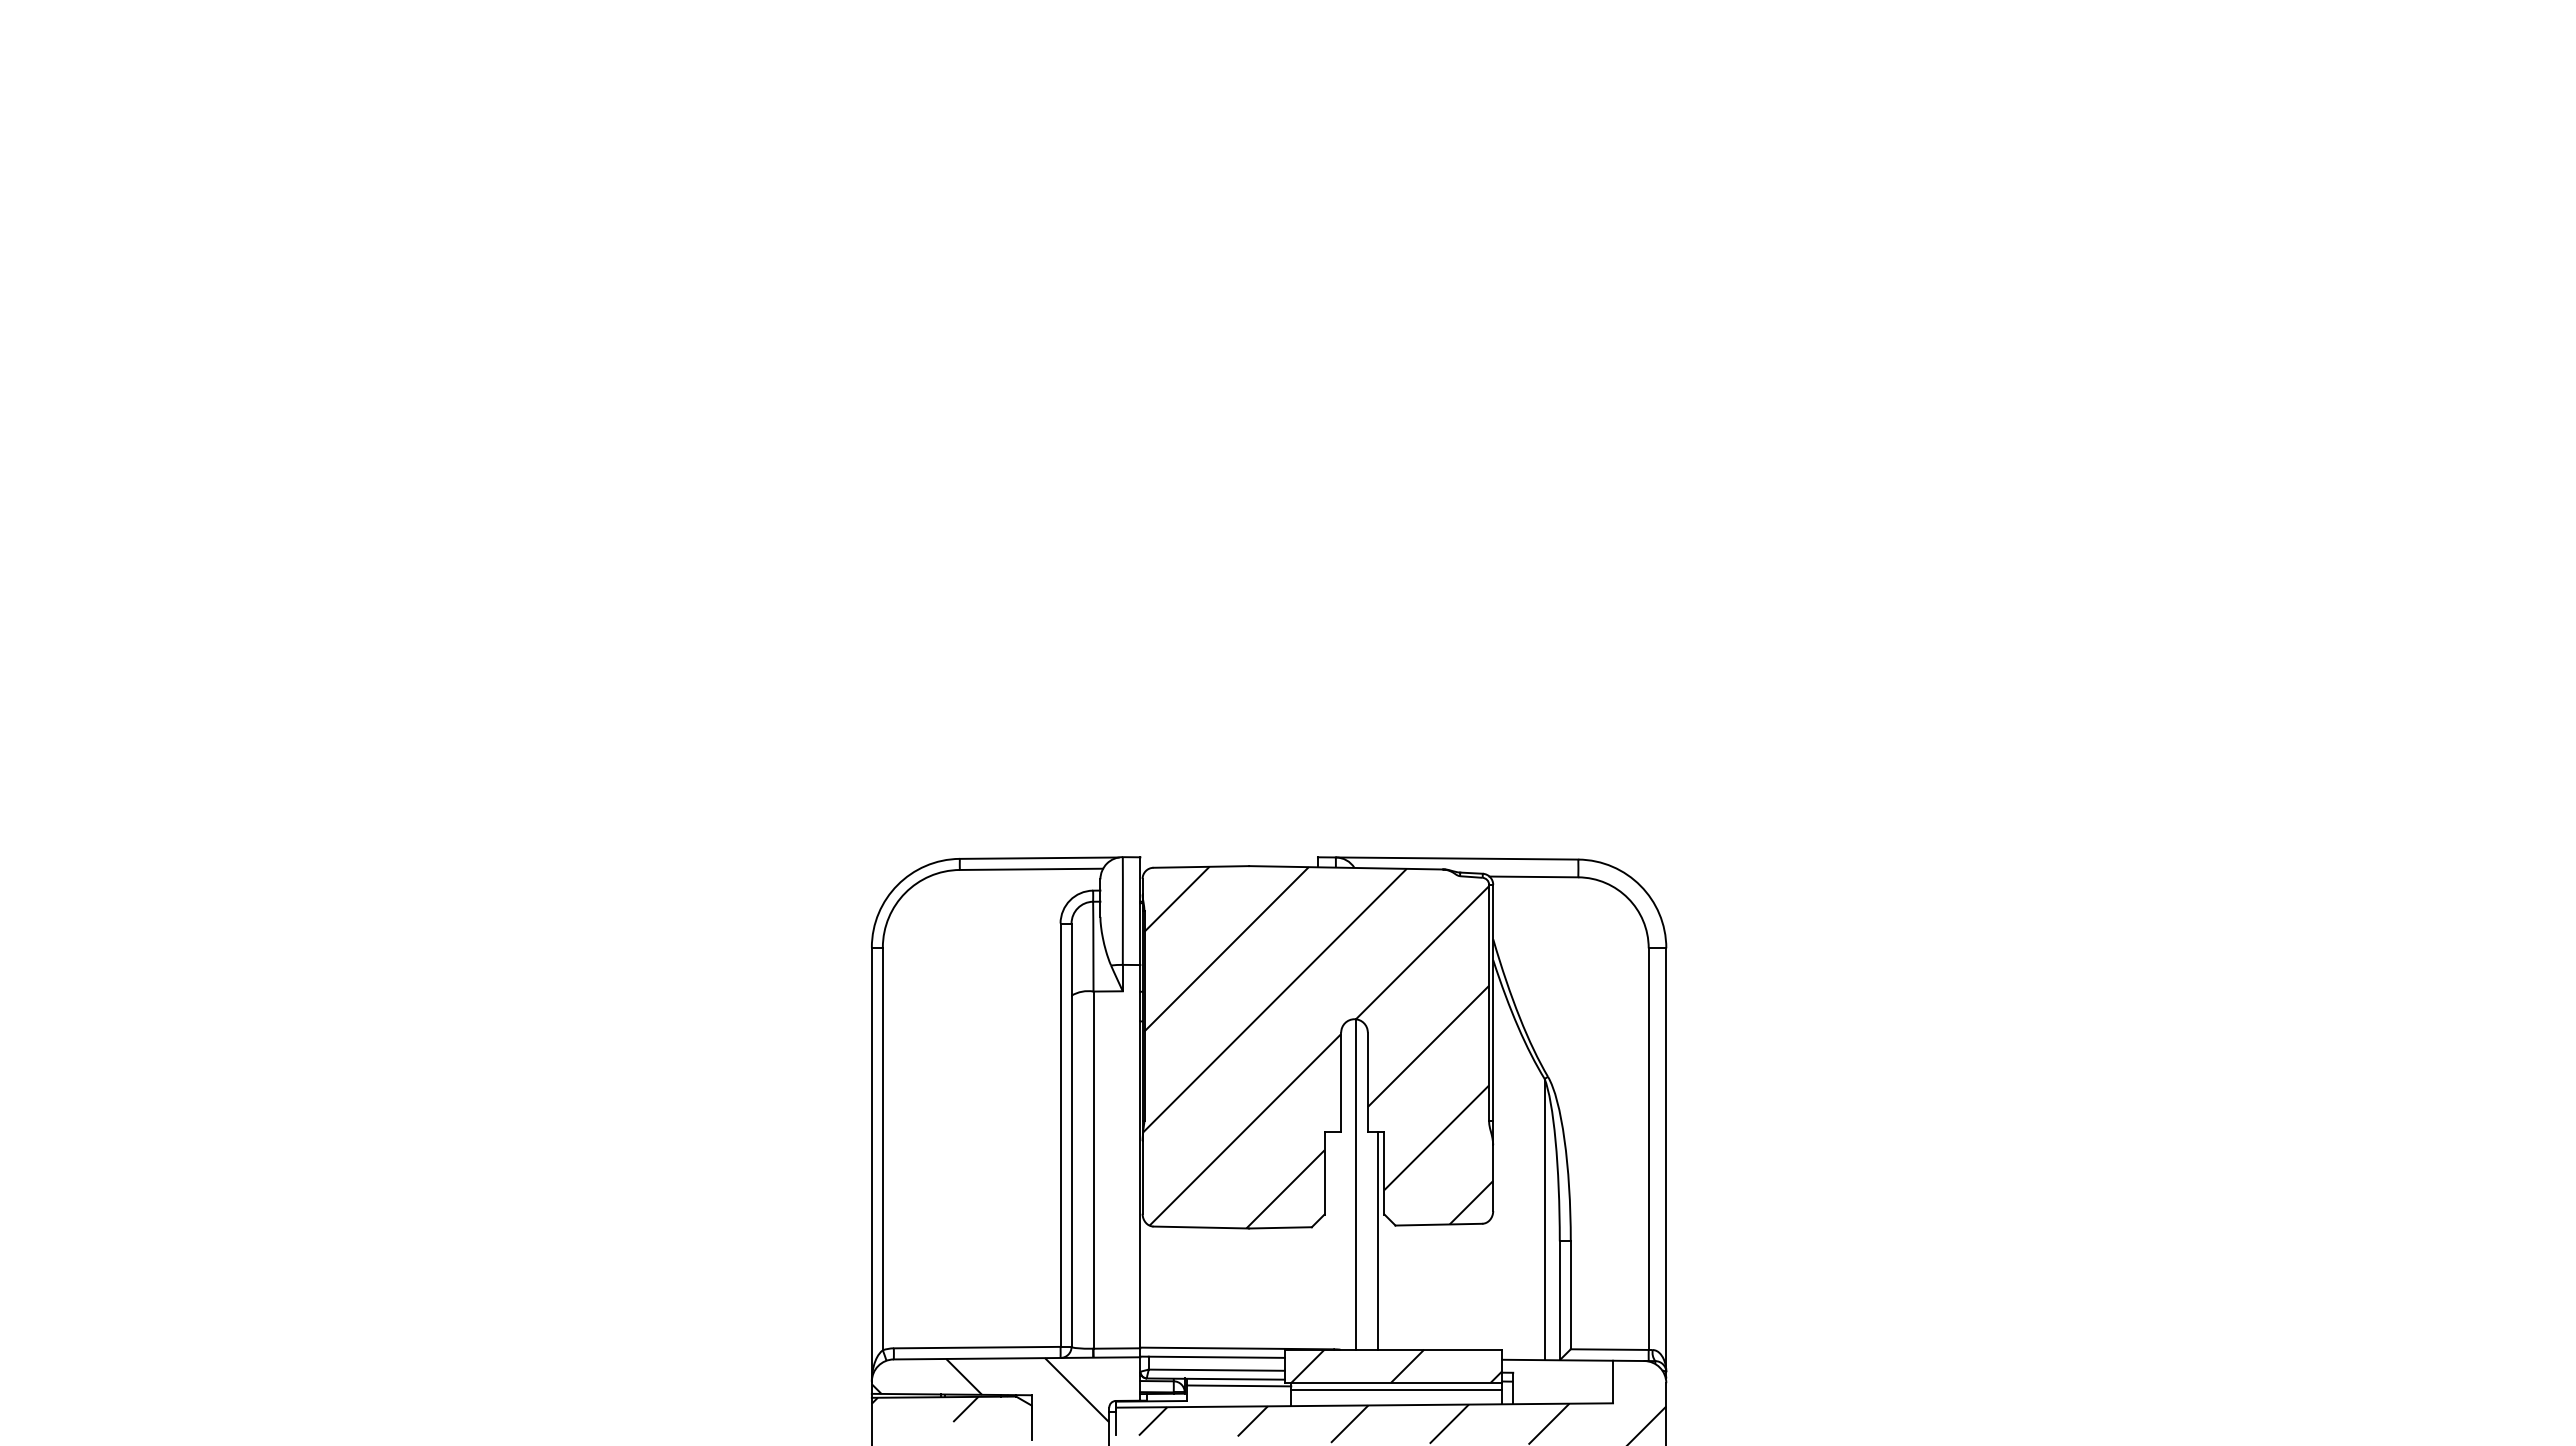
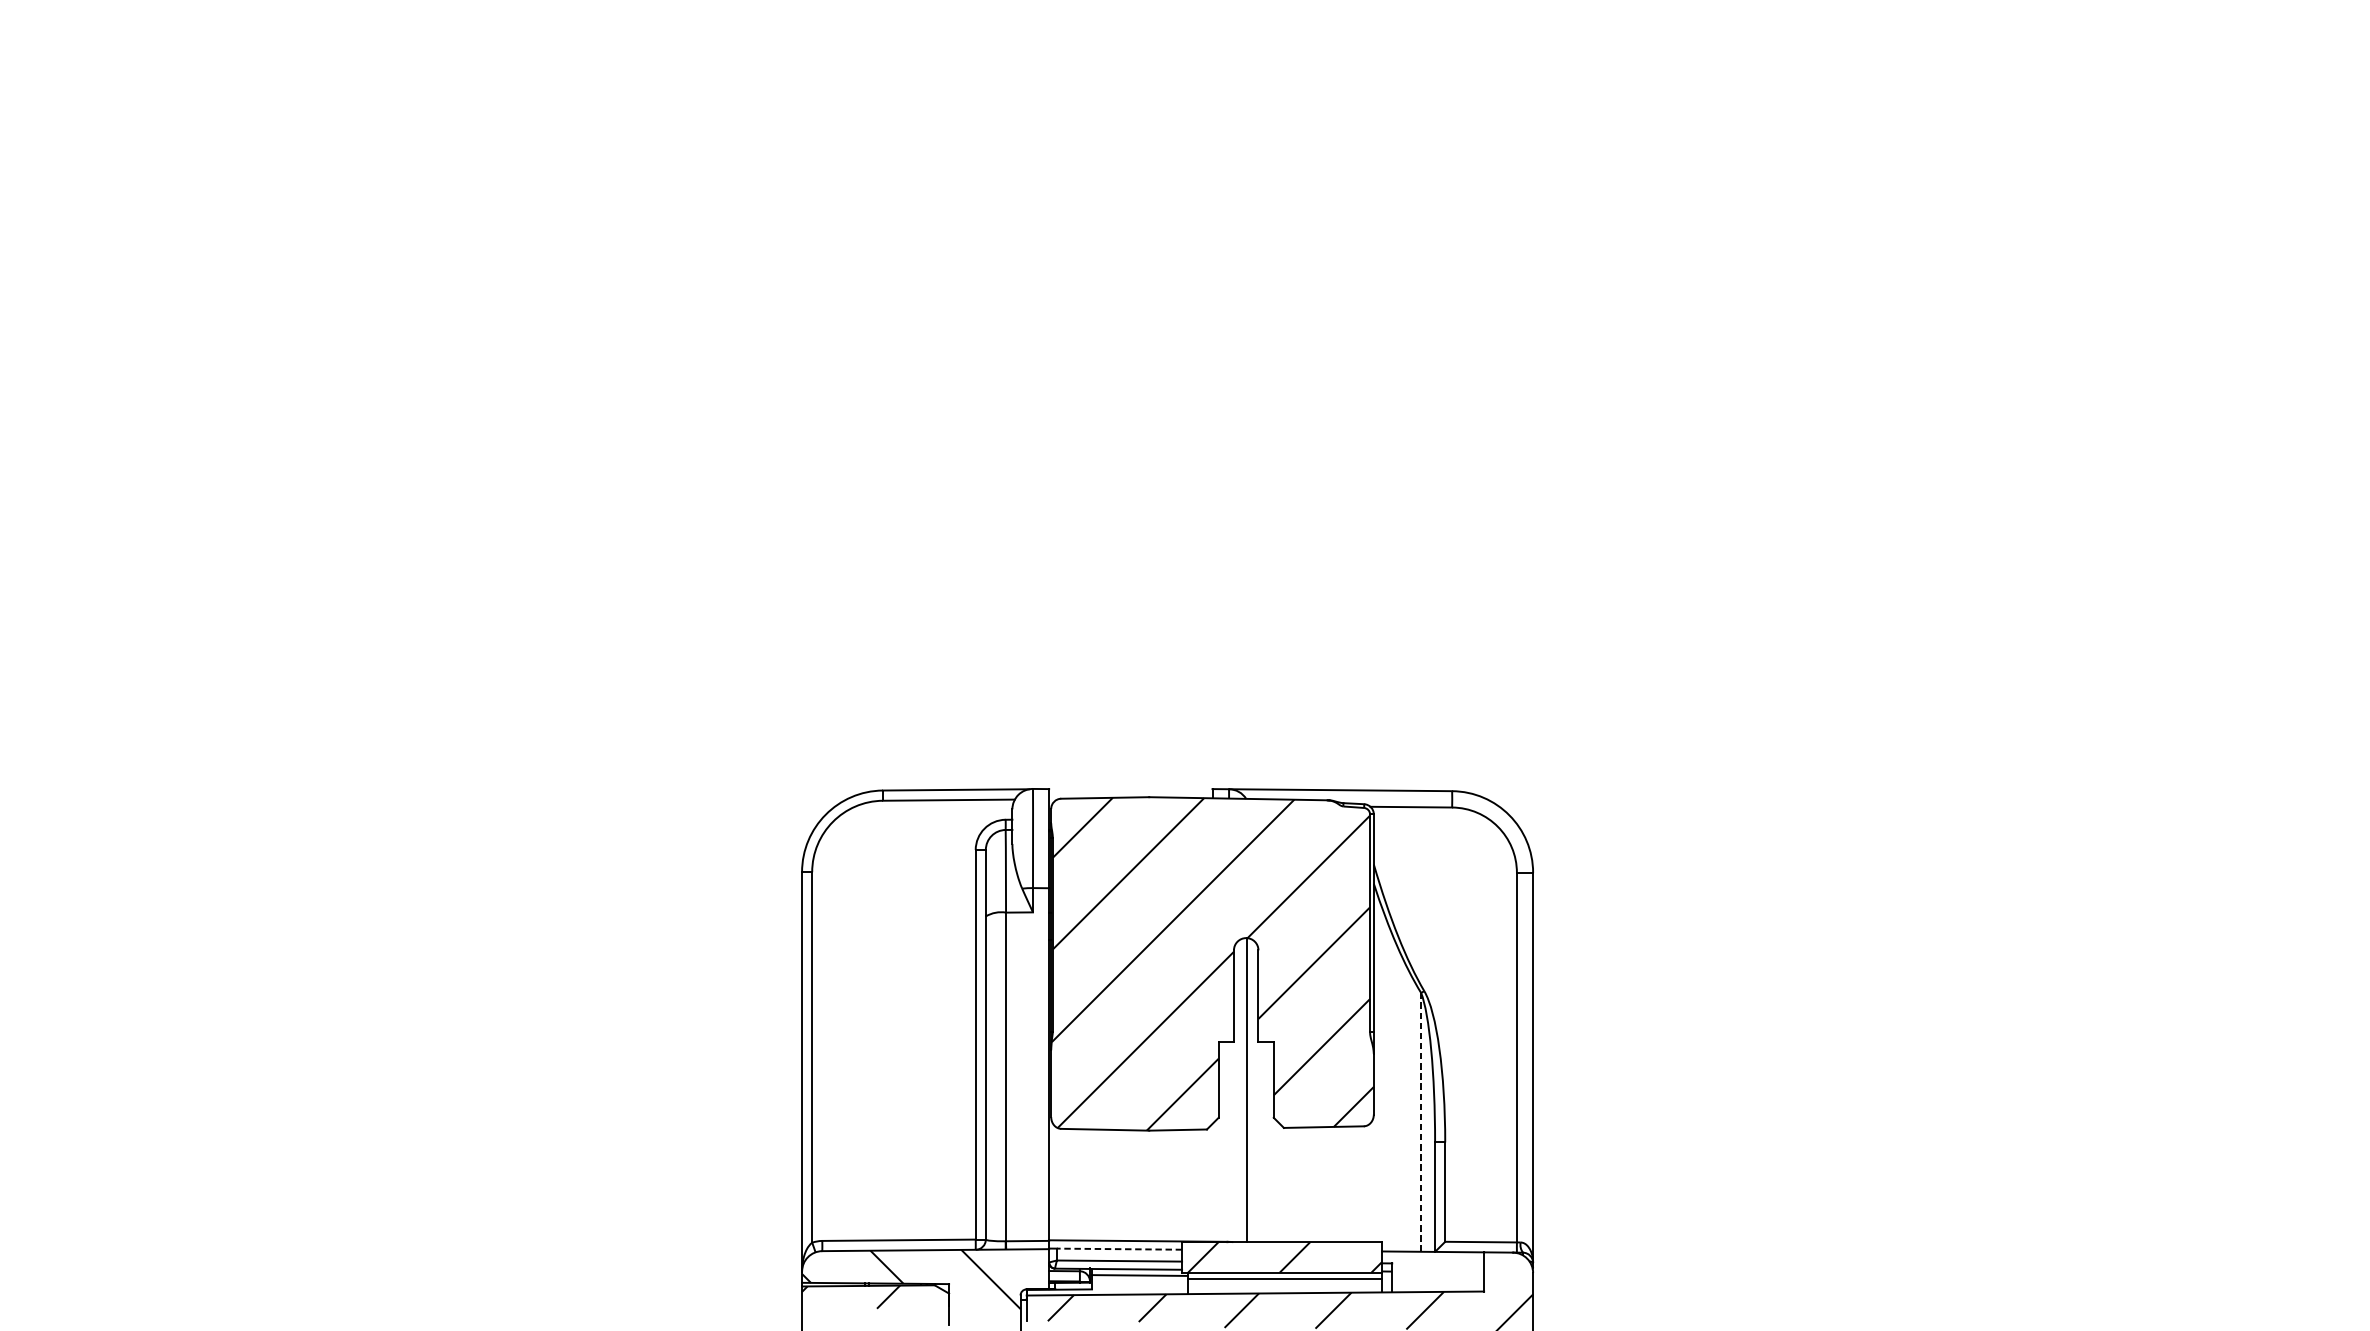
line: (1544, 1219) -> (1421, 1122), solid -> dashed
line: (1377, 1240) -> (1267, 1141), removed
line: (1216, 1357) -> (1119, 1249), solid -> dashed

